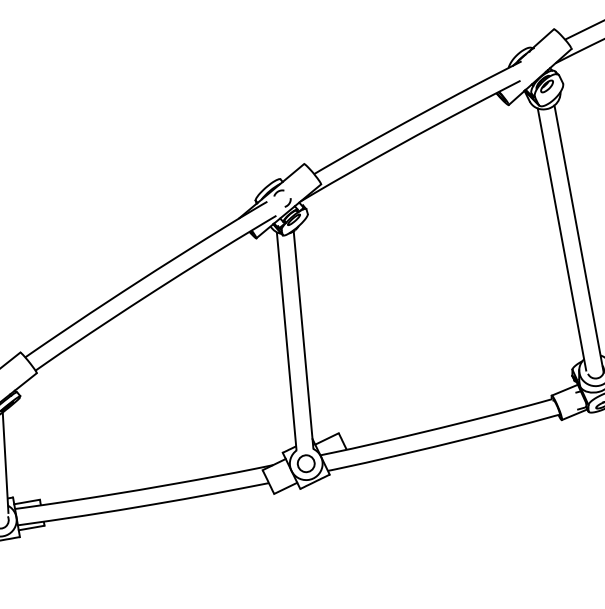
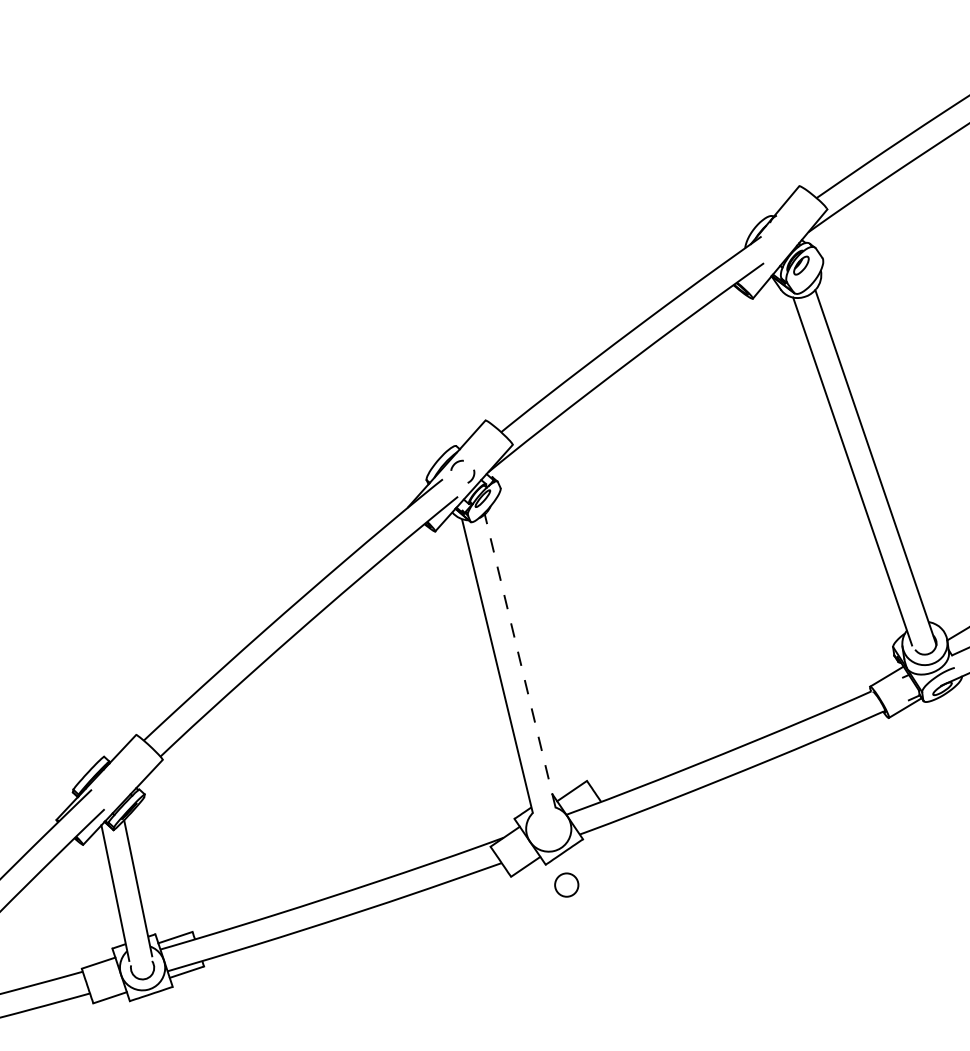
line: (303, 339) -> (519, 660), solid -> dashed
circle: (306, 463) -> (566, 884), moved

